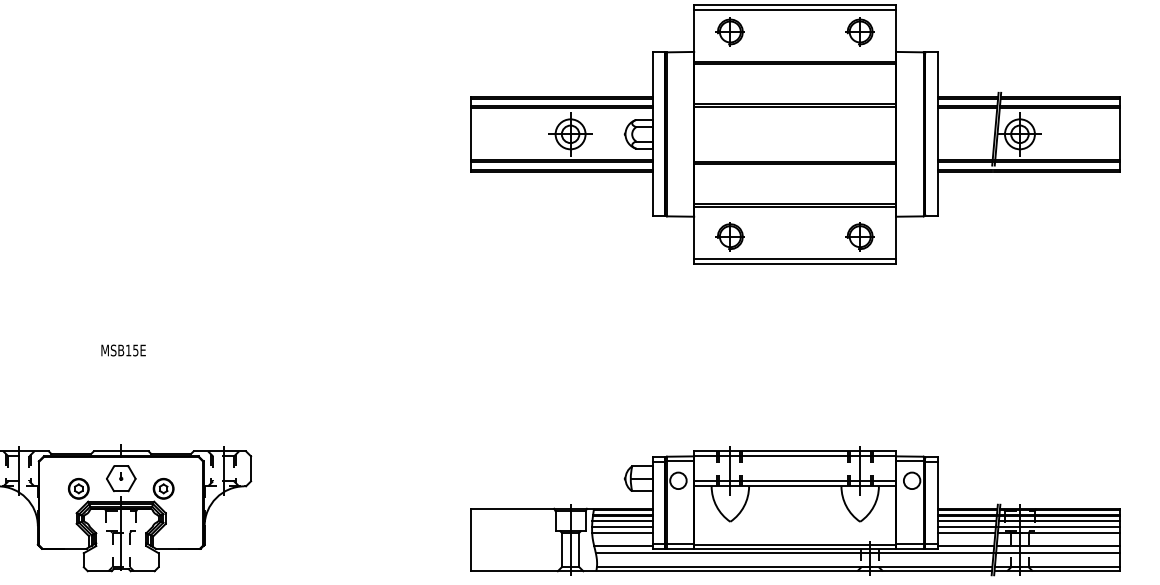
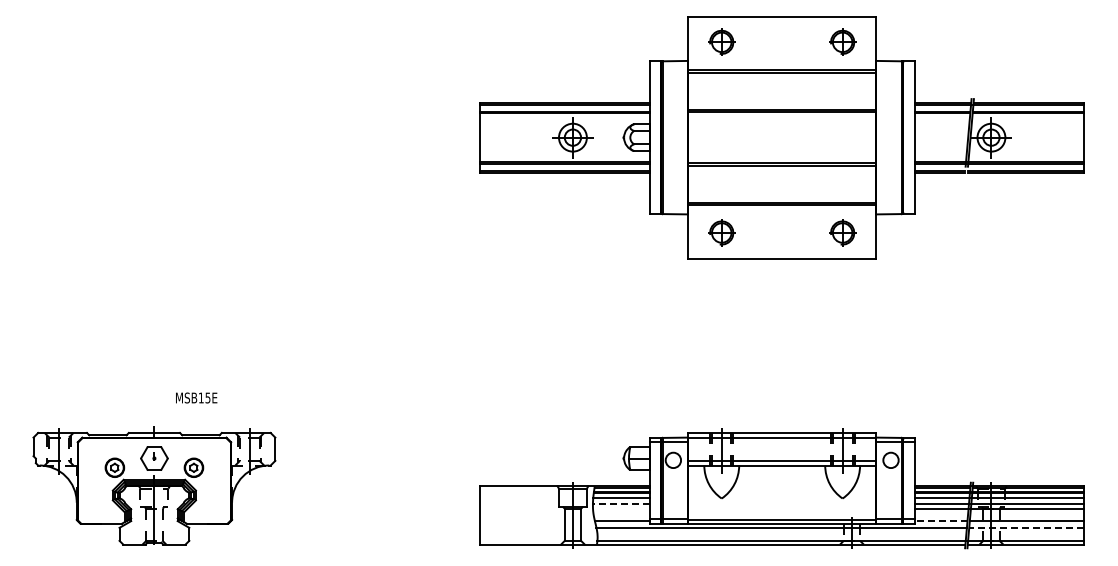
line: (795, 9) -> (782, 21), removed
line: (795, 258) -> (782, 253), removed
text: (123, 349) -> (196, 397), moved
line: (621, 527) -> (620, 503), solid -> dashed
line: (622, 533) -> (621, 509), removed
line: (965, 546) -> (940, 521), solid -> dashed
line: (1057, 552) -> (1026, 527), solid -> dashed

